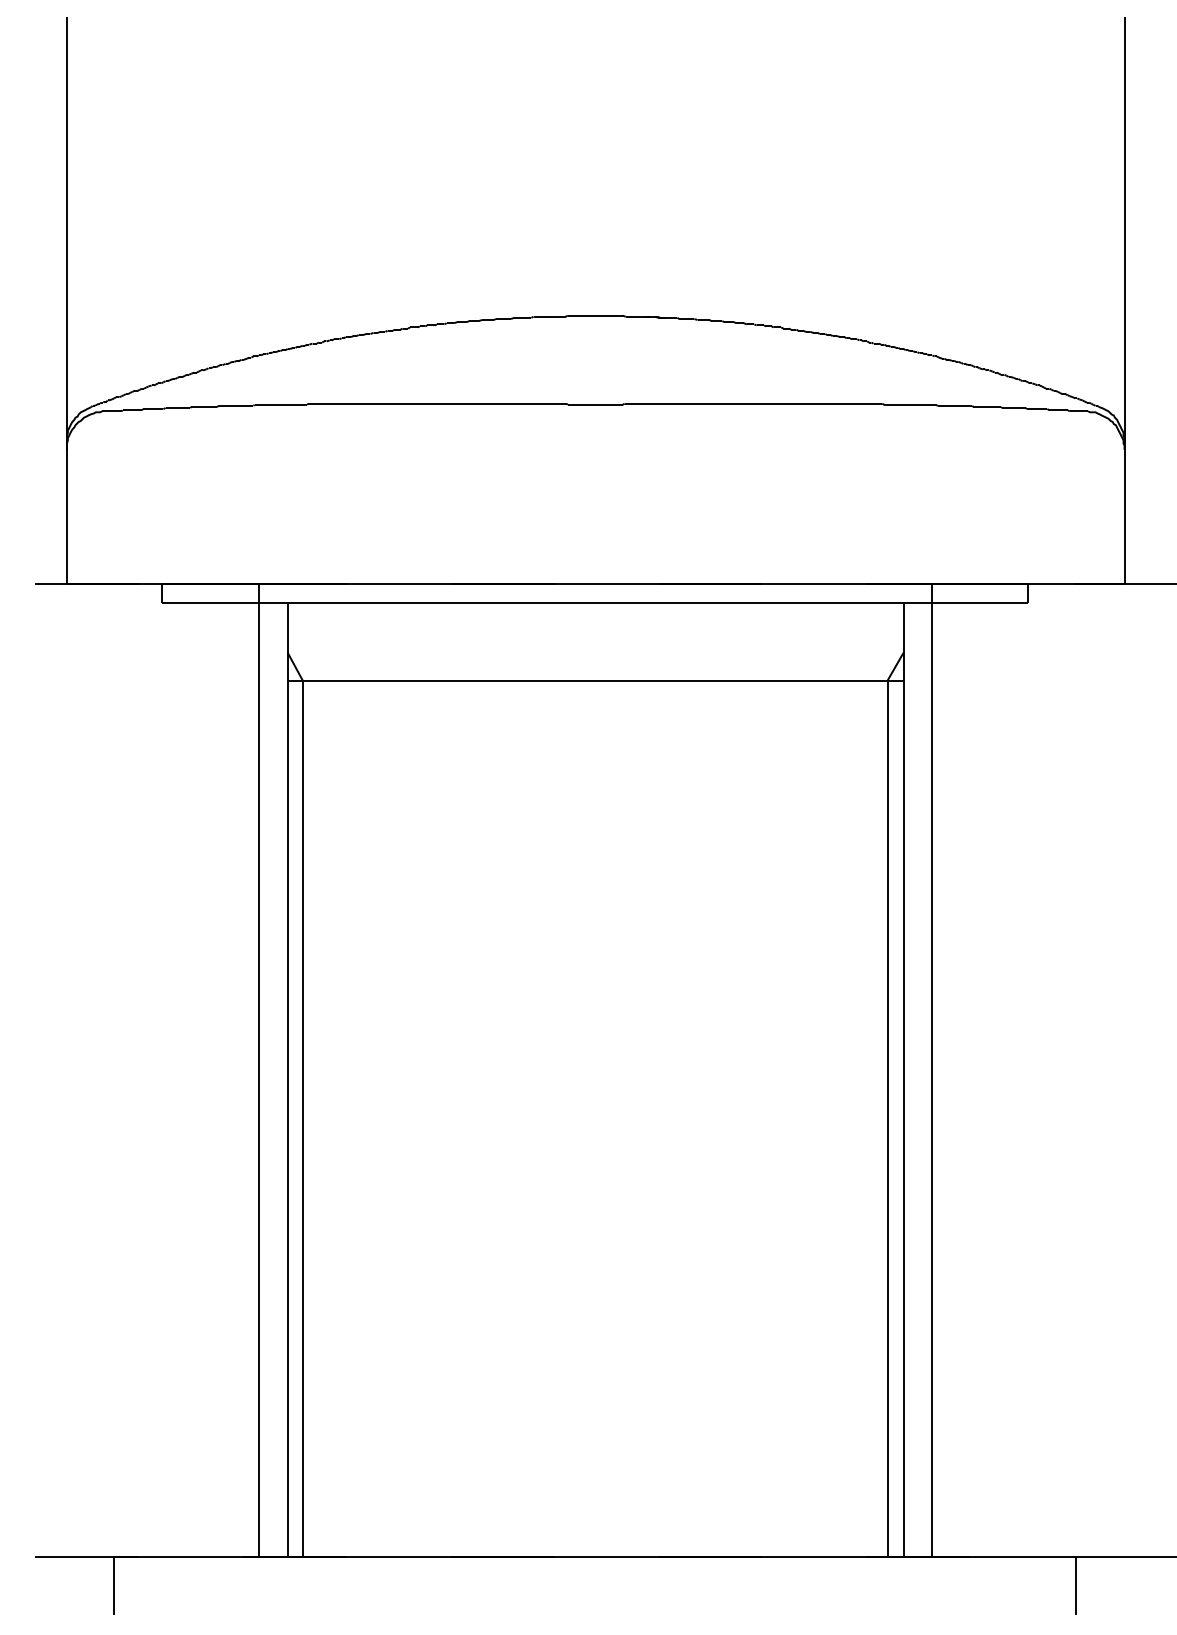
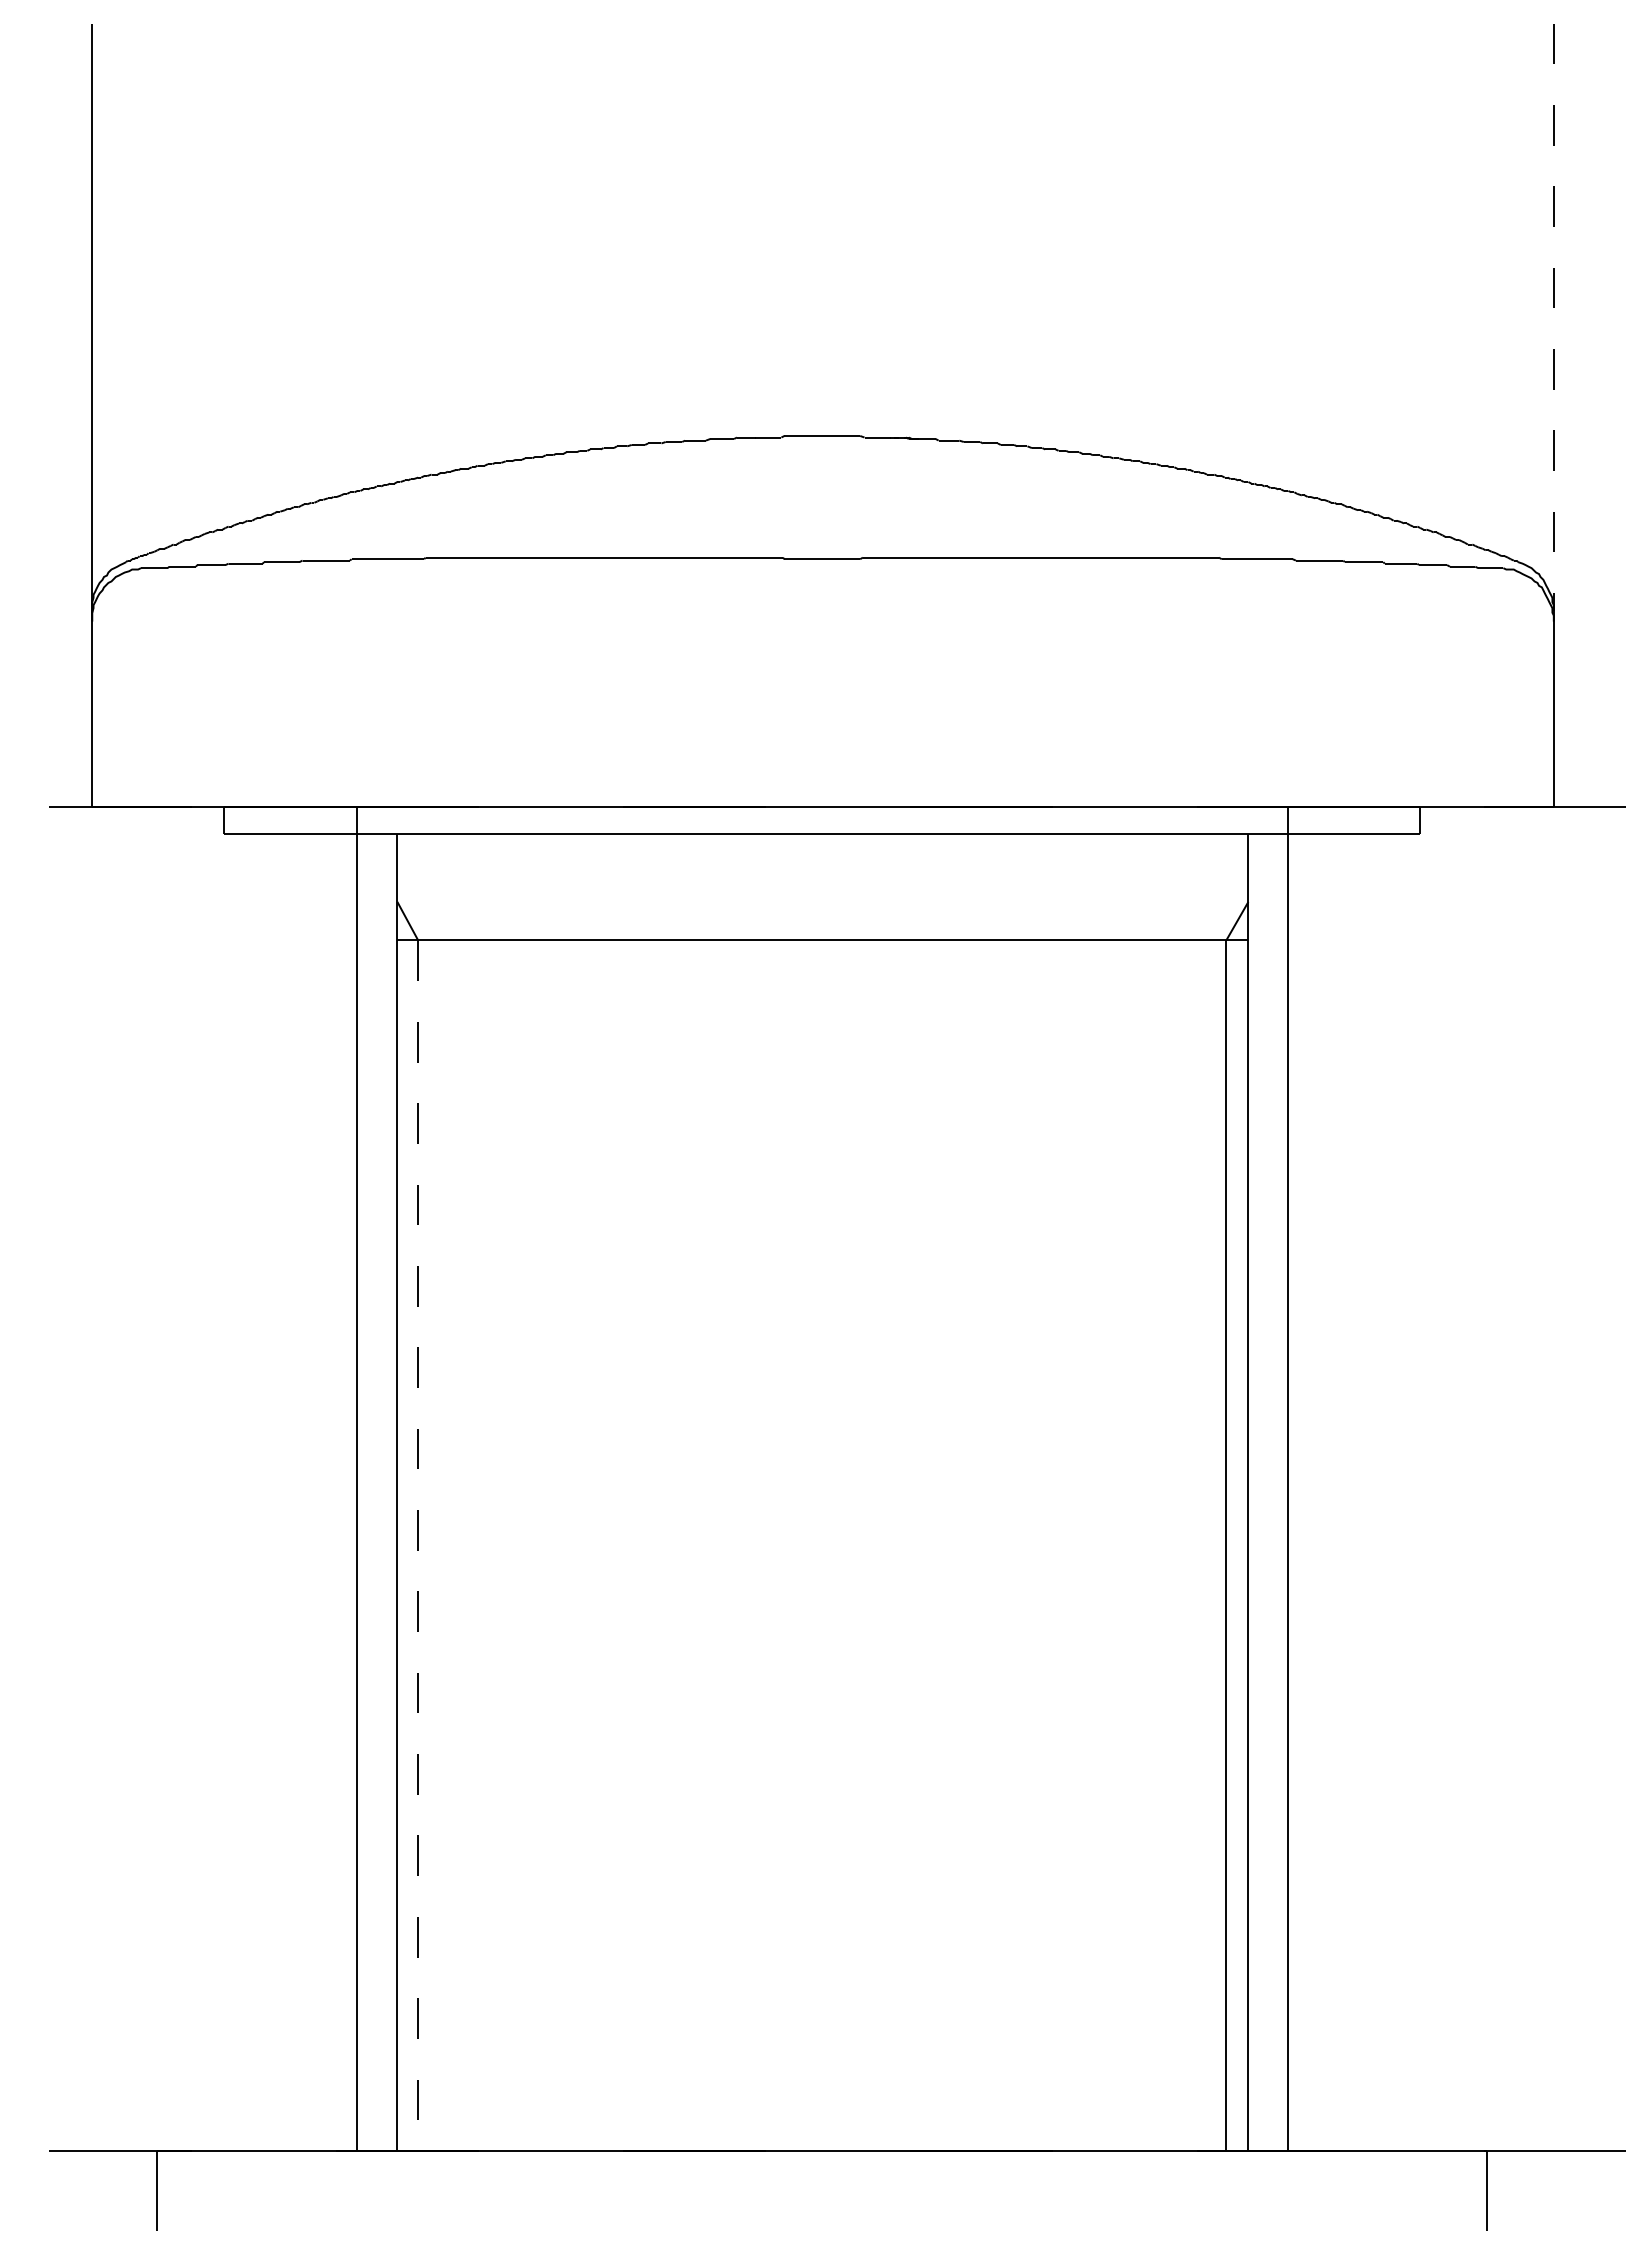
line: (1124, 229) -> (1553, 317), solid -> dashed
line: (303, 1119) -> (418, 1546), solid -> dashed

